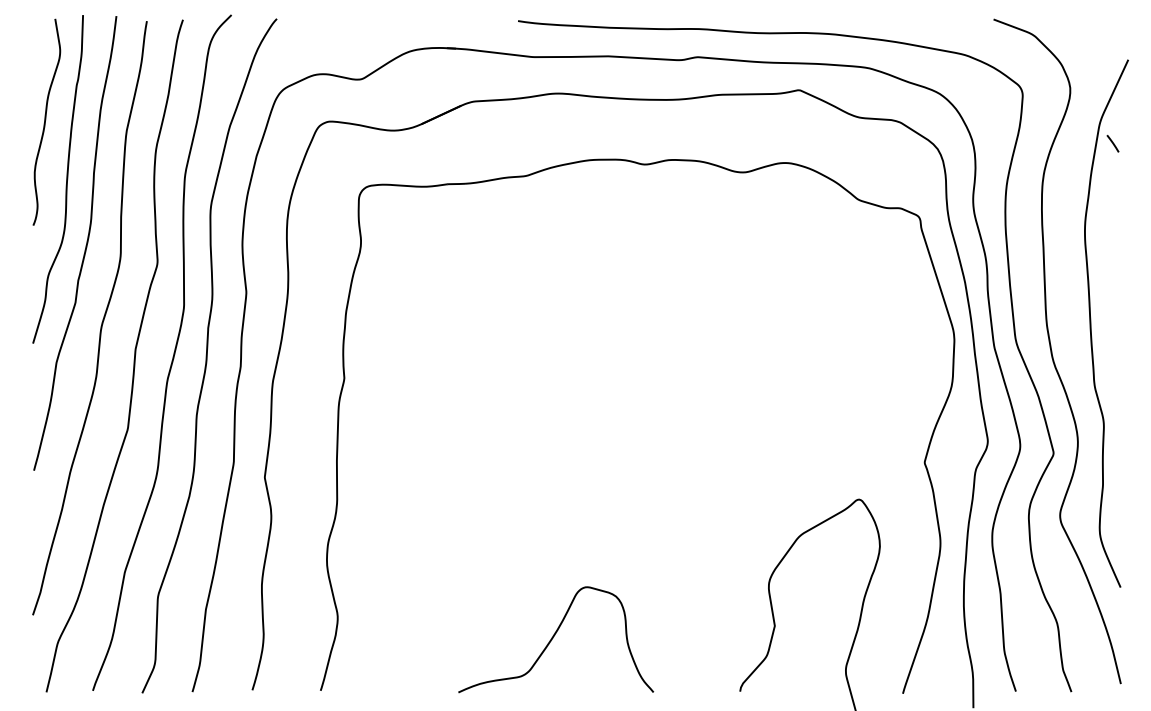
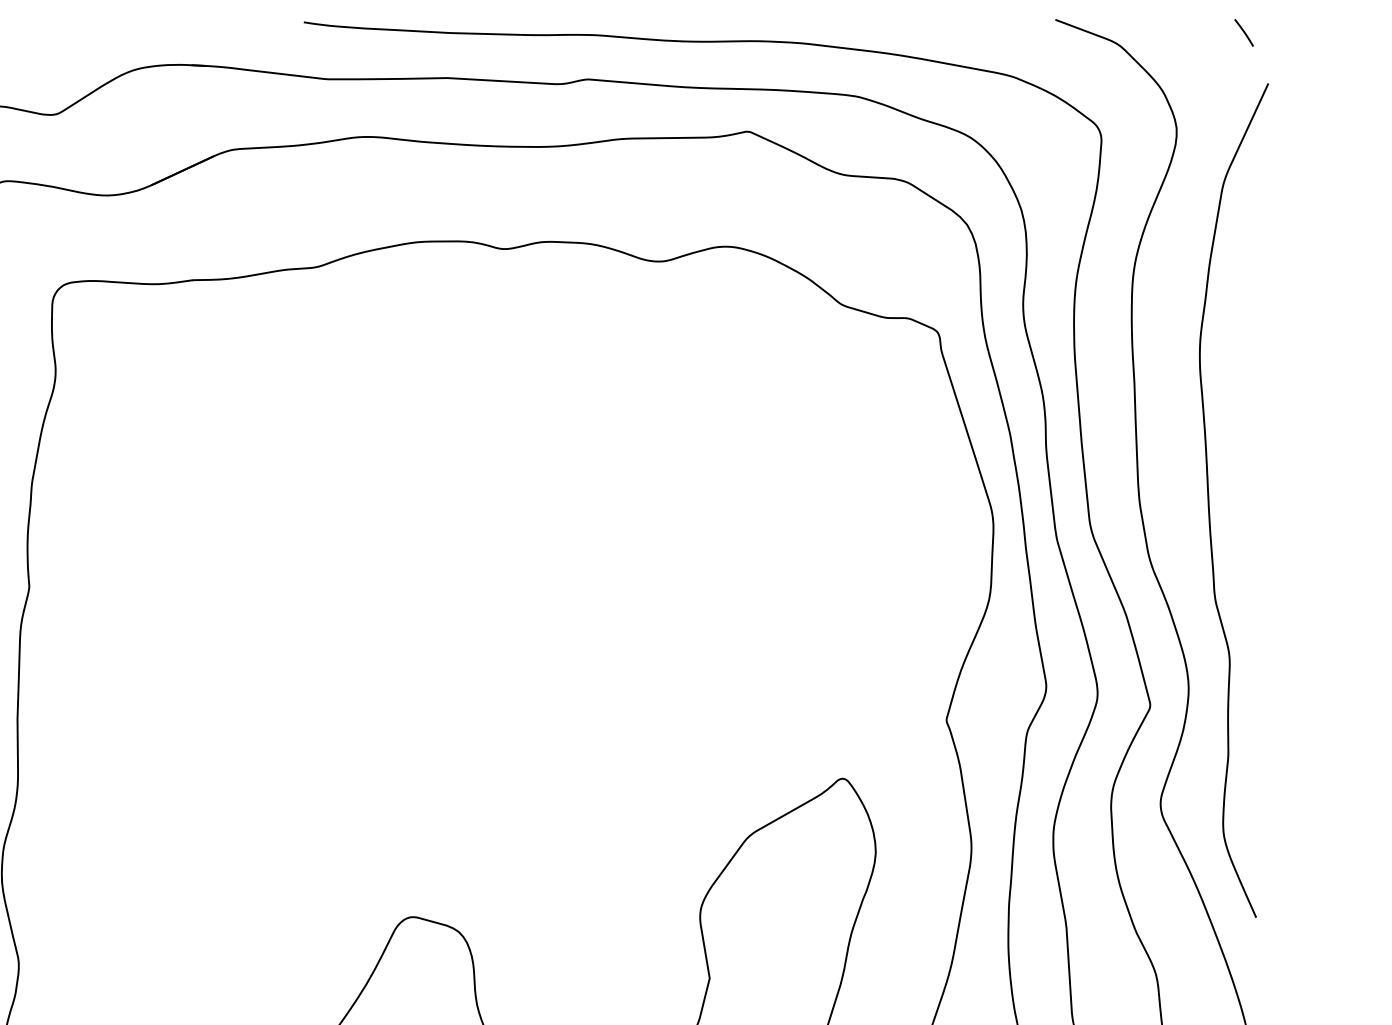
line: (1112, 143) -> (1243, 32), moved

